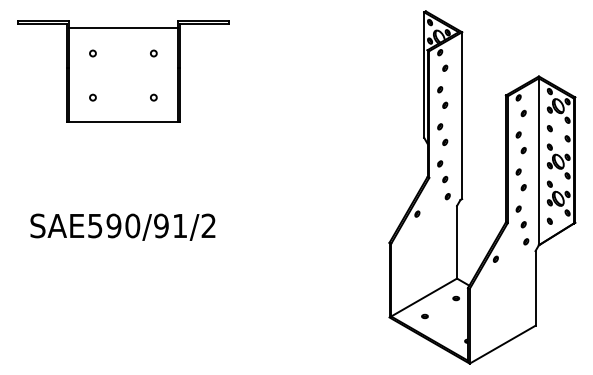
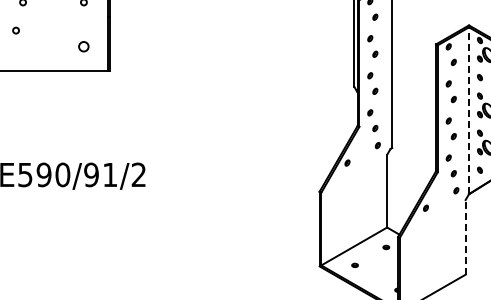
circle: (92, 97) -> (15, 30), moved
circle: (153, 97) -> (83, 46), size x1.6
line: (538, 161) -> (468, 110), solid -> dashed
line: (535, 287) -> (465, 236), solid -> dashed

